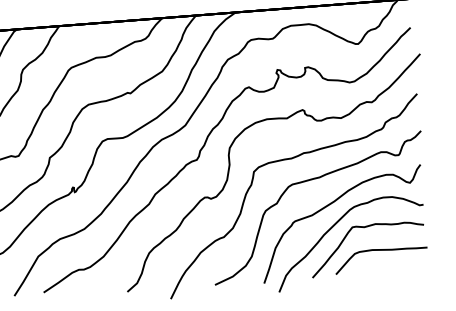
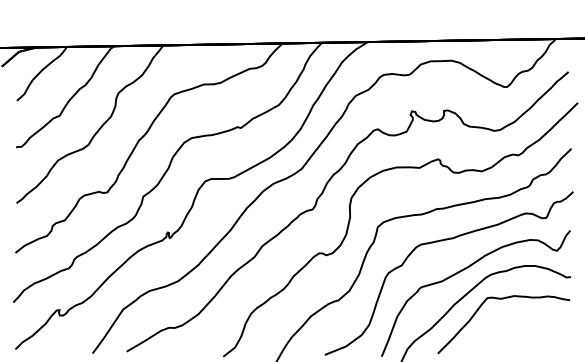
curve: (380, 251) -> (518, 327), removed

